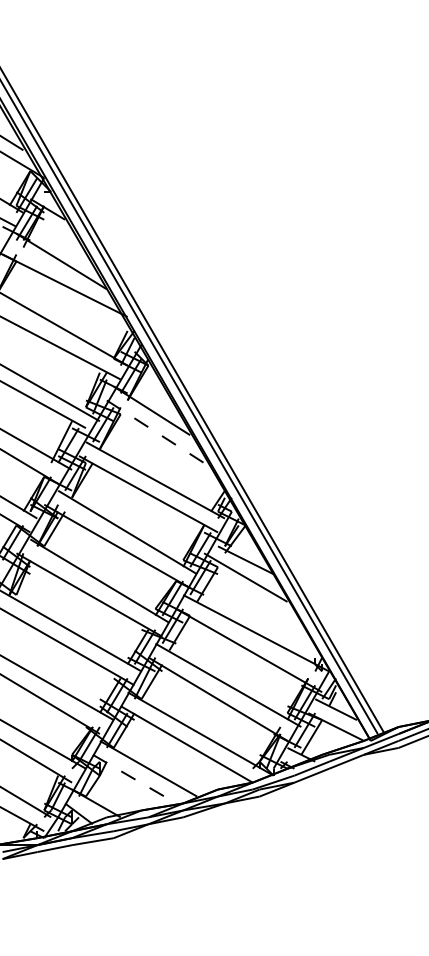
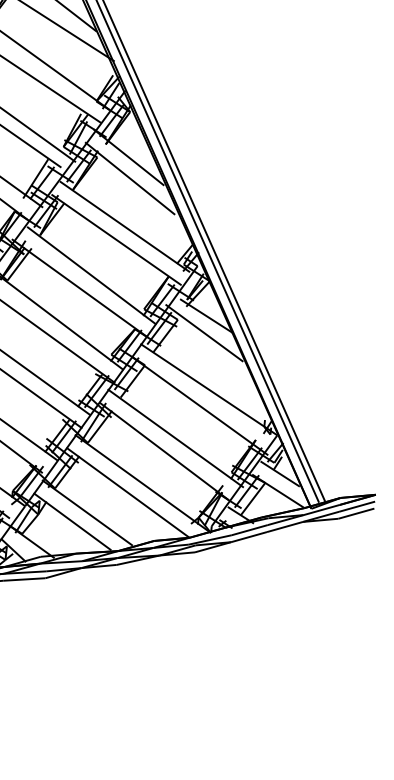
line: (155, 431) -> (130, 178), dashed -> solid
line: (135, 779) -> (73, 522), dashed -> solid

